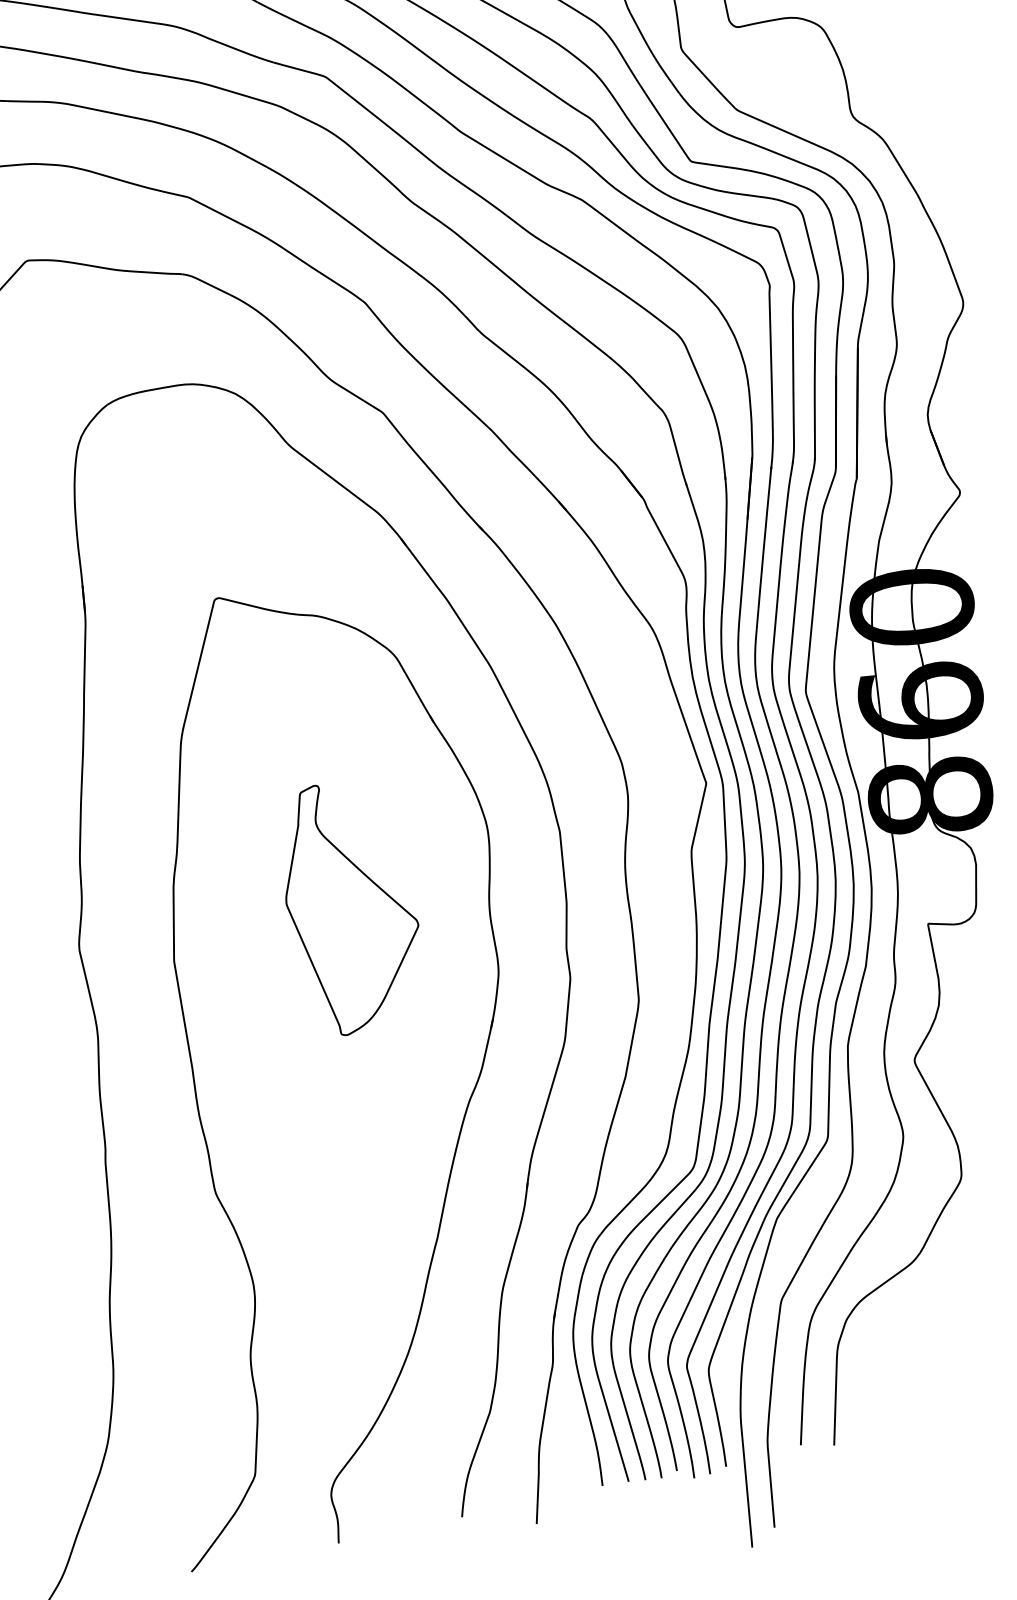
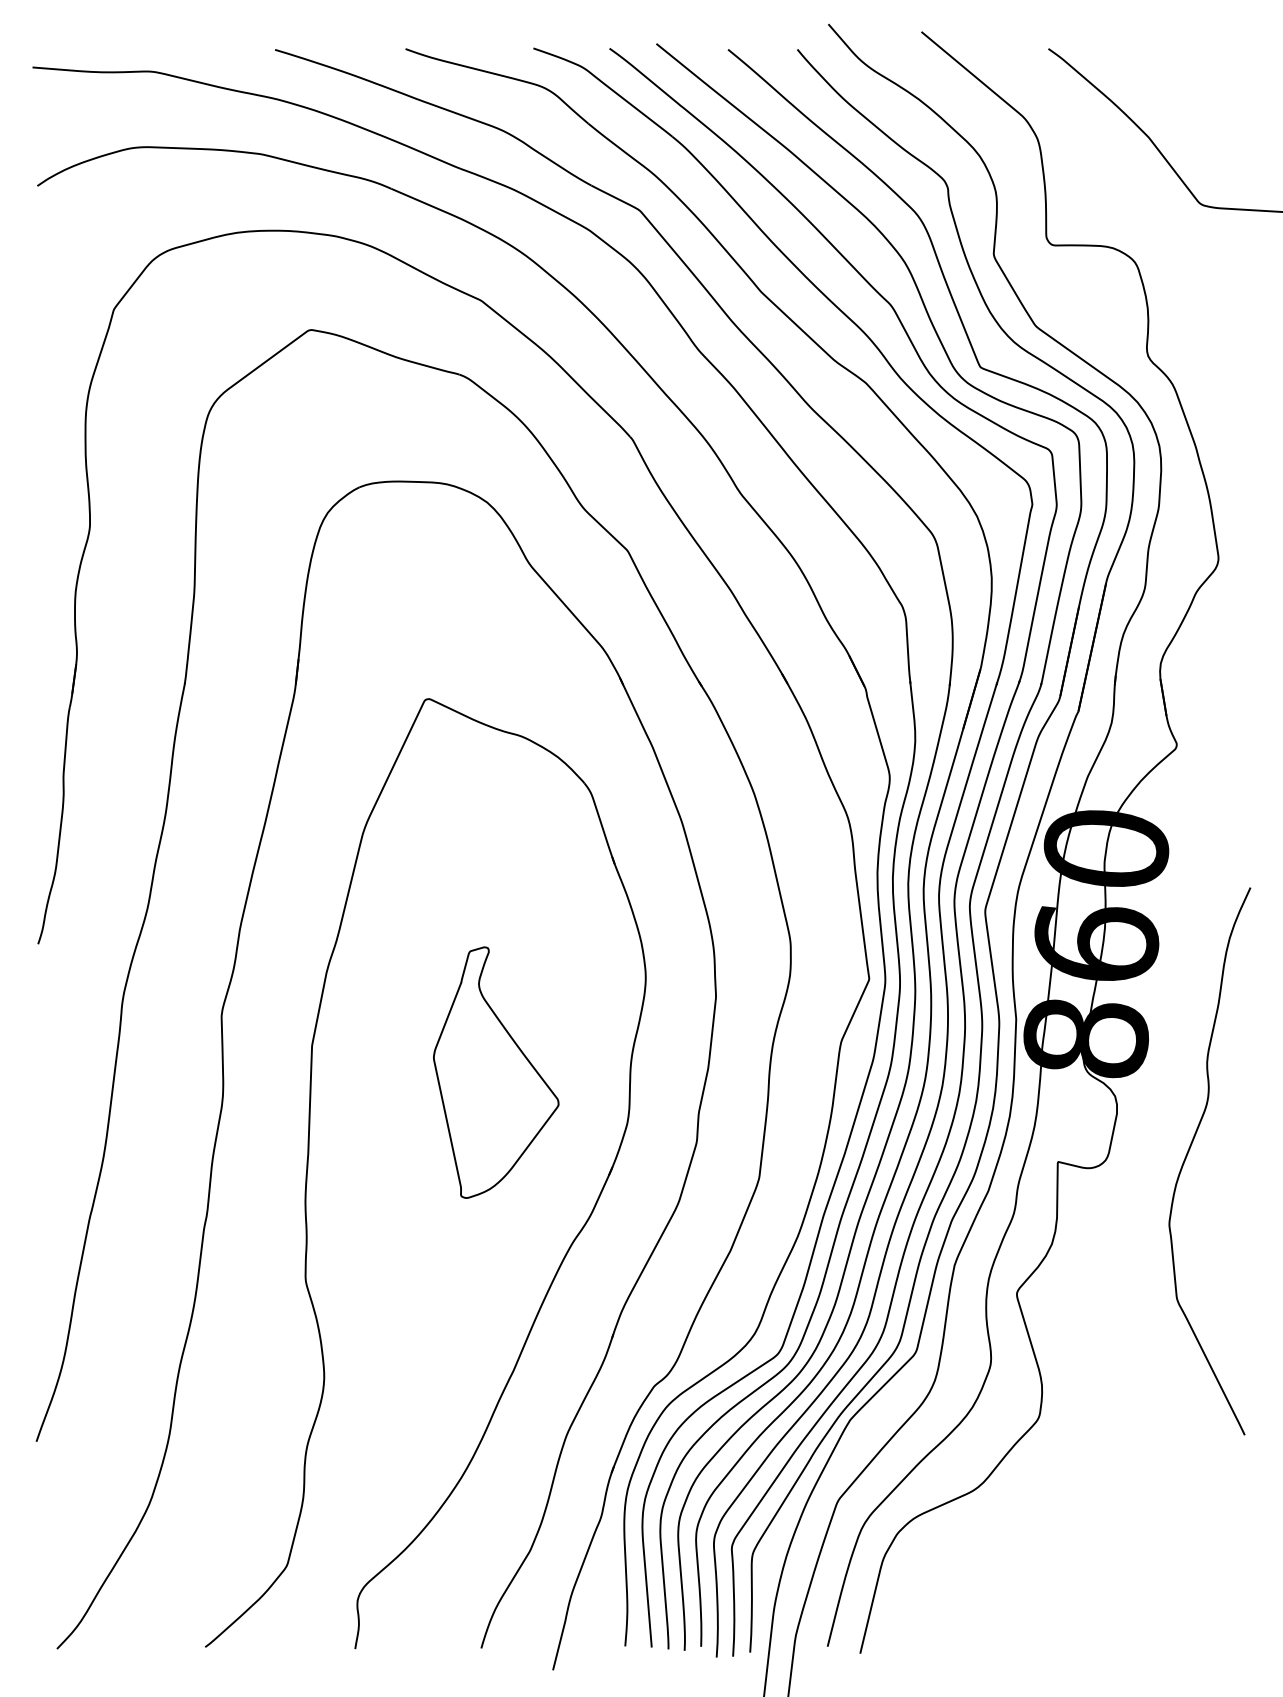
part: (351, 906) -> (496, 1072), moved

